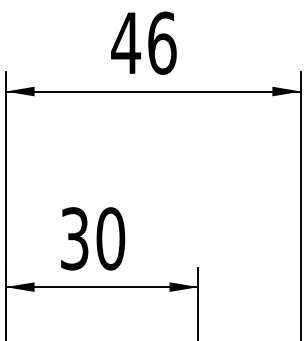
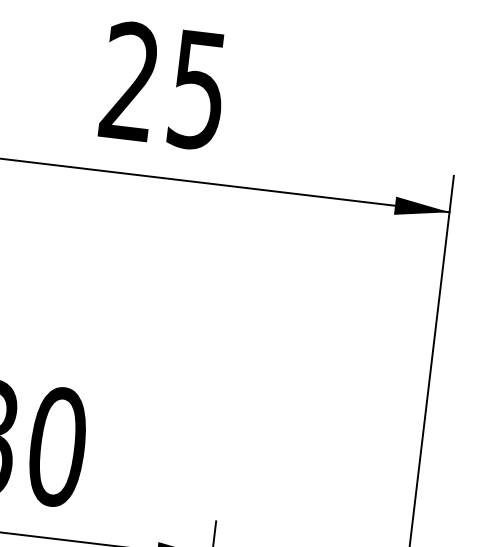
text: (143, 42) -> (163, 84), 46 -> 25

